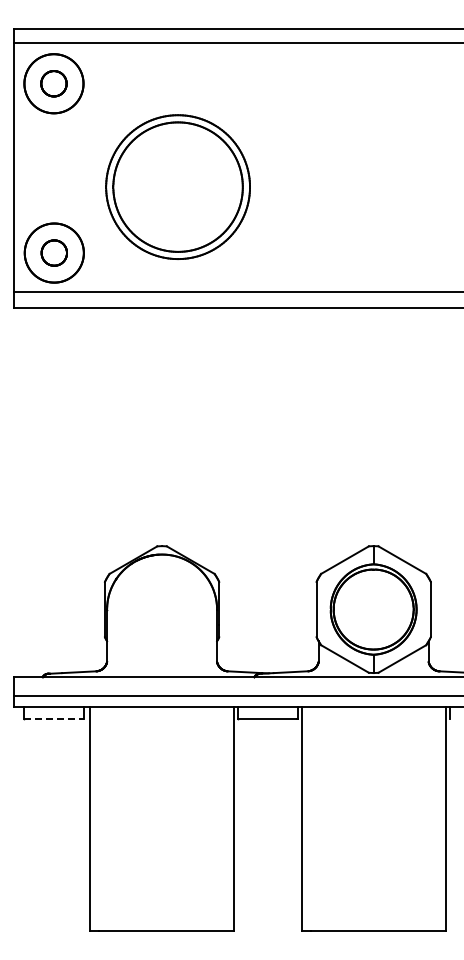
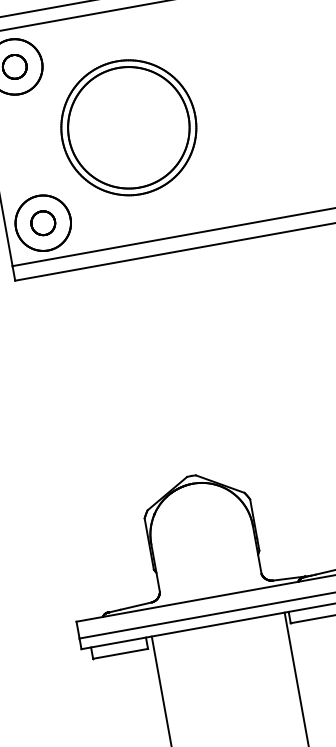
part: (177, 186) -> (128, 127), moved
line: (53, 719) -> (120, 654), dashed -> solid

